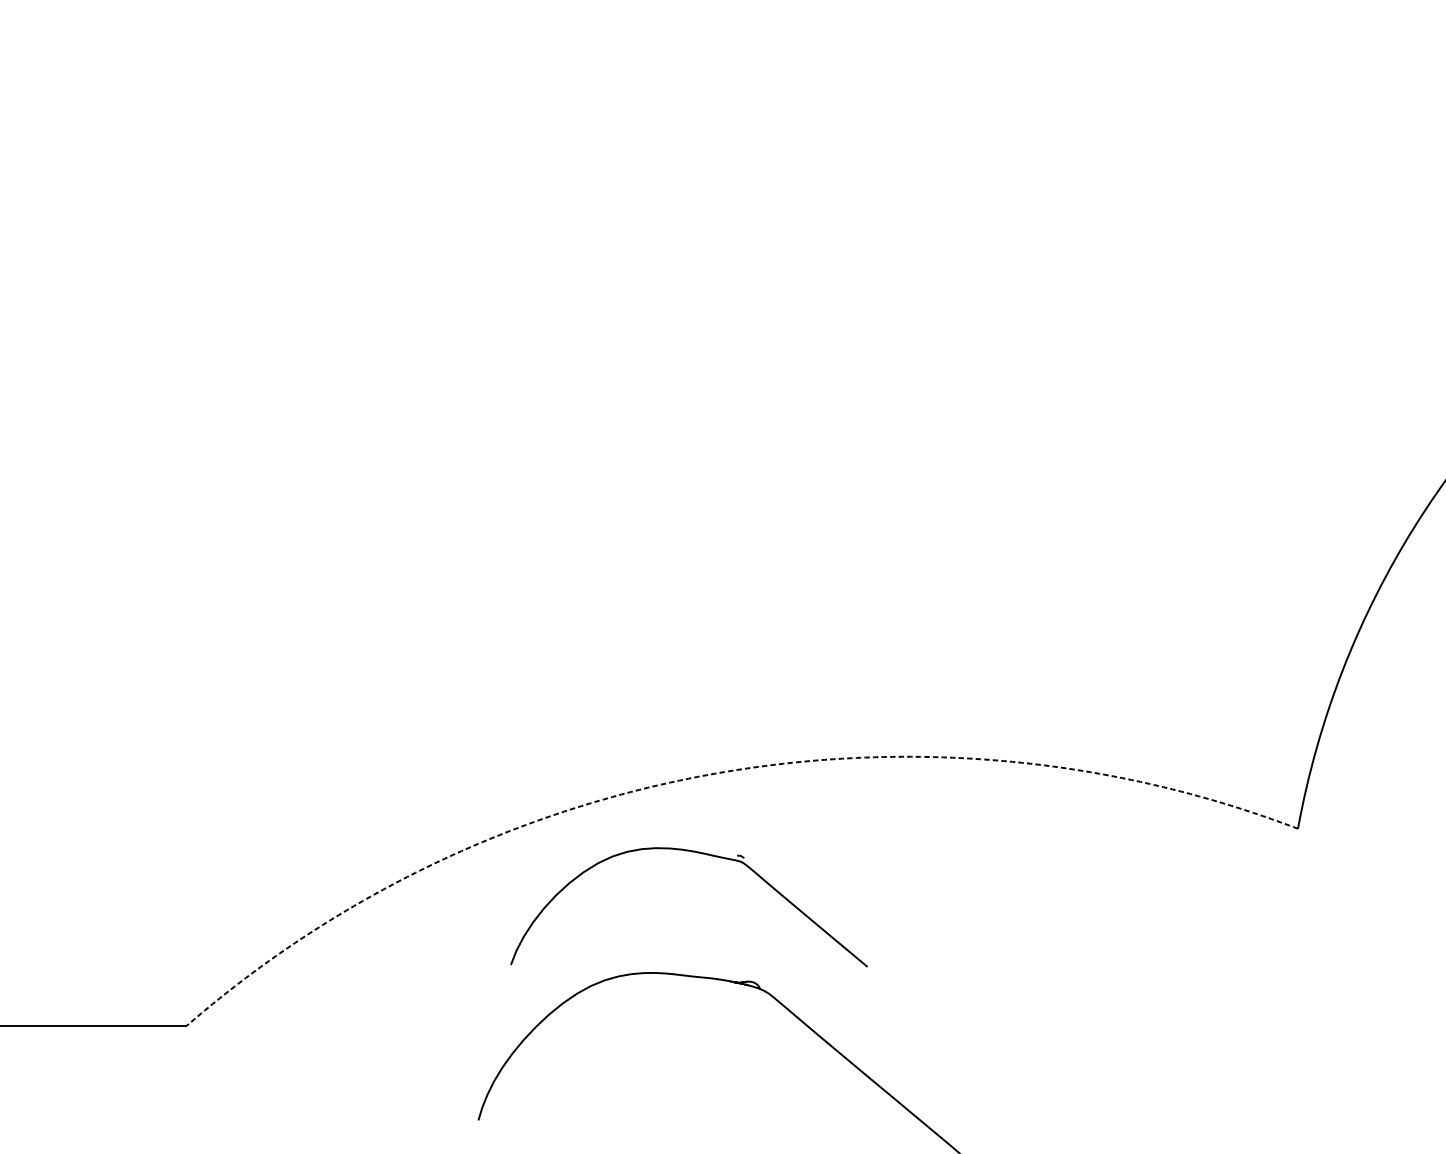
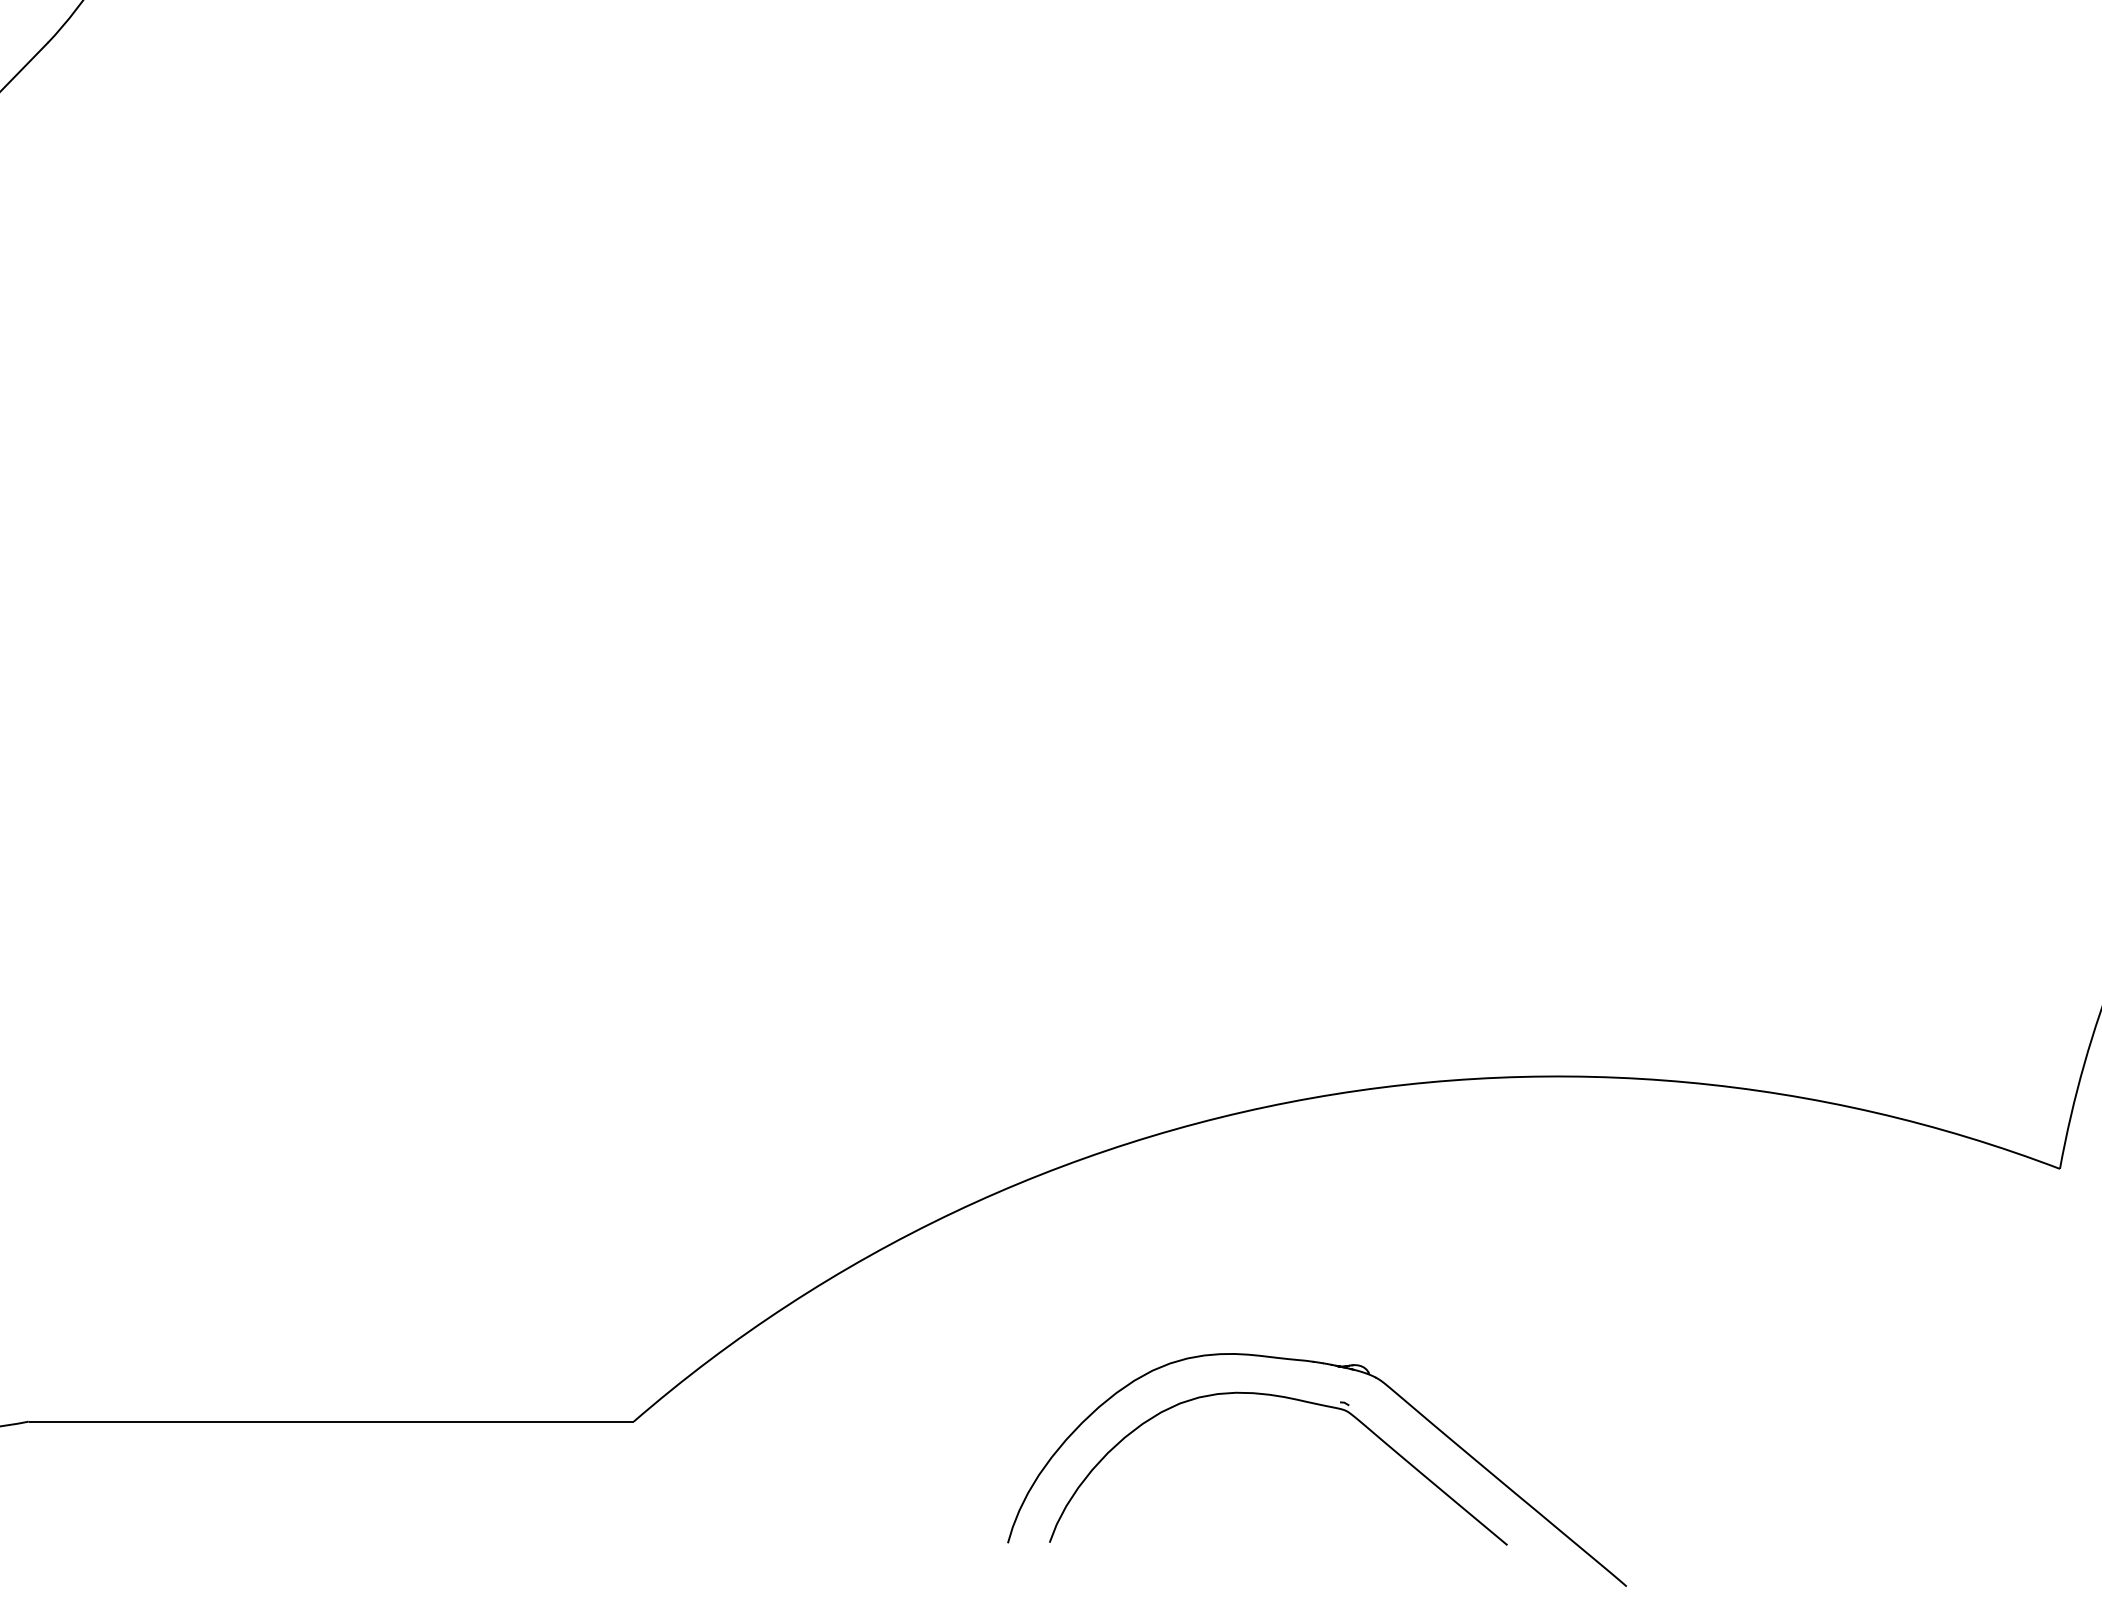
arc: (714, 773) -> (1311, 1098), dashed -> solid
part: (701, 854) -> (1294, 1400), moved

